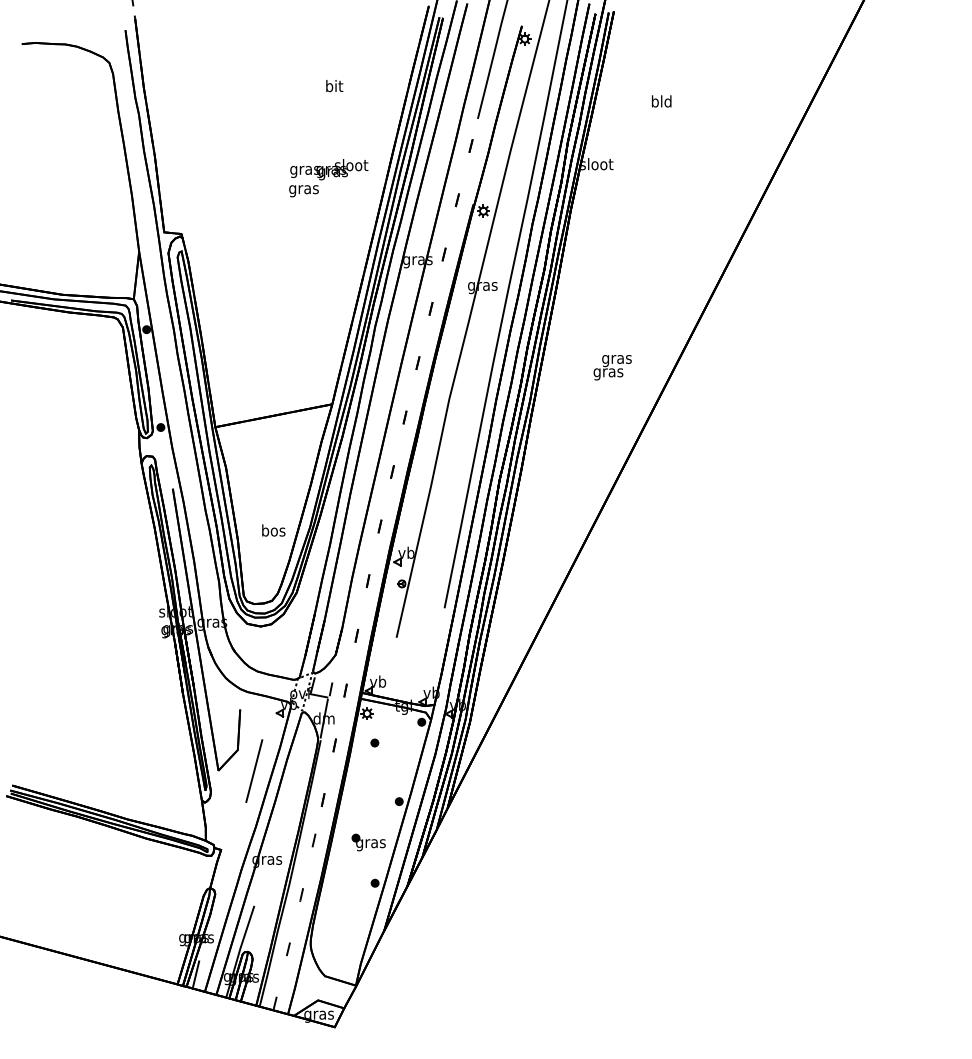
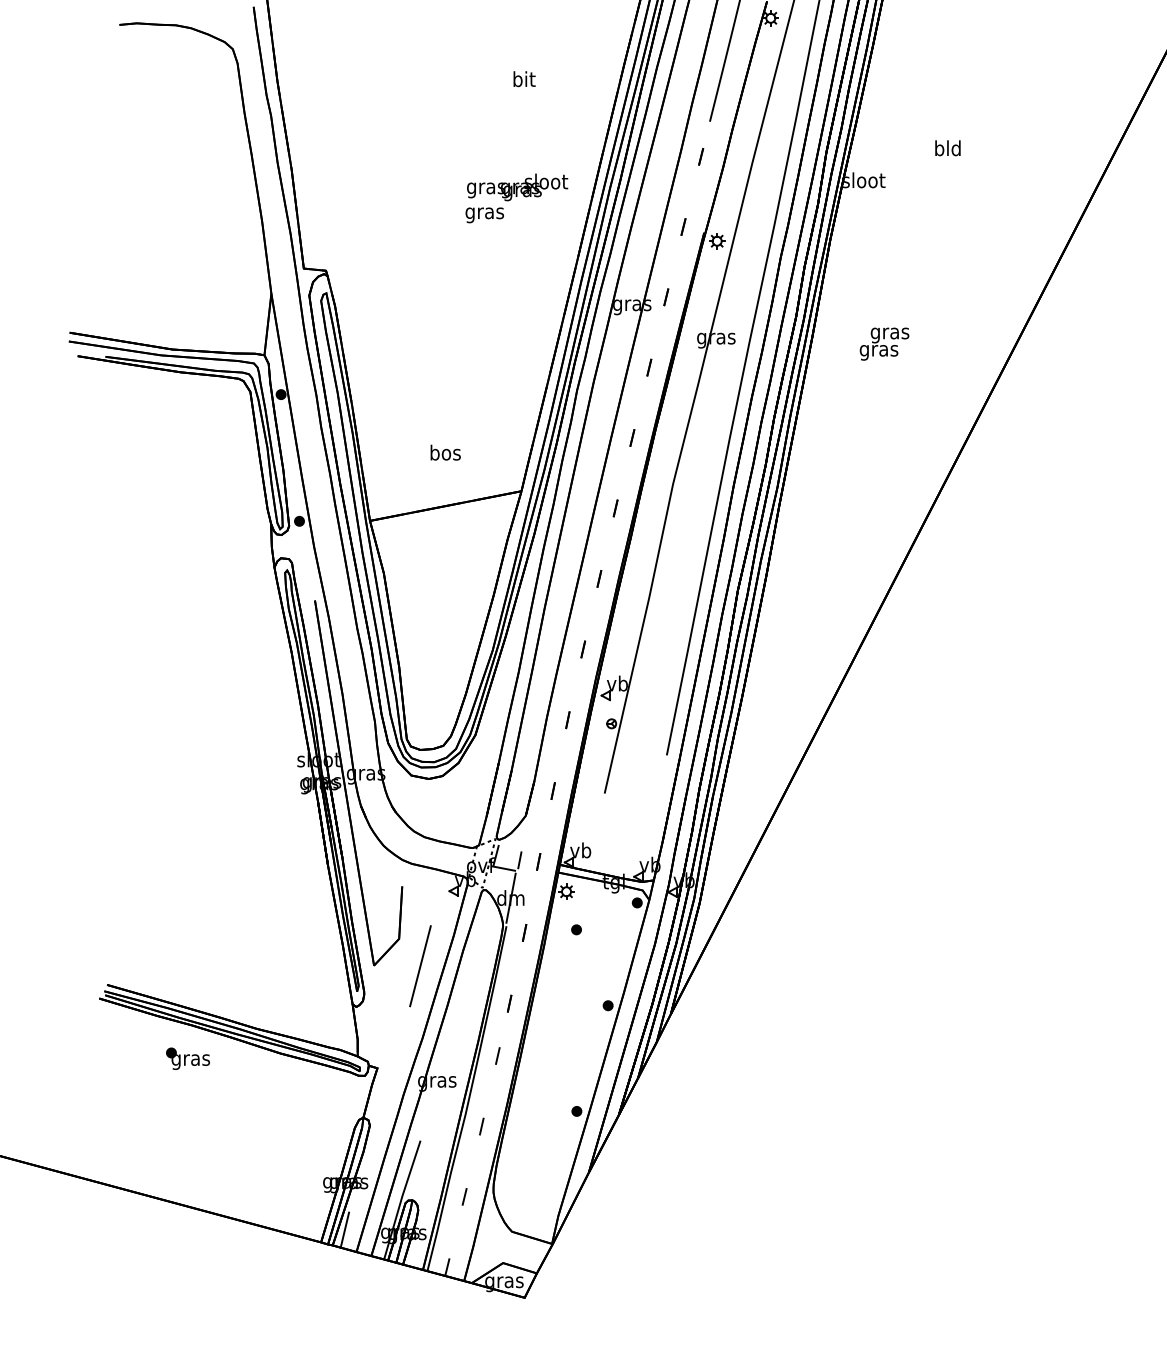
text: (661, 101) -> (947, 148), moved
text: (612, 367) -> (884, 343), moved
text: (273, 530) -> (445, 452), moved
part: (368, 842) -> (187, 1058), moved

